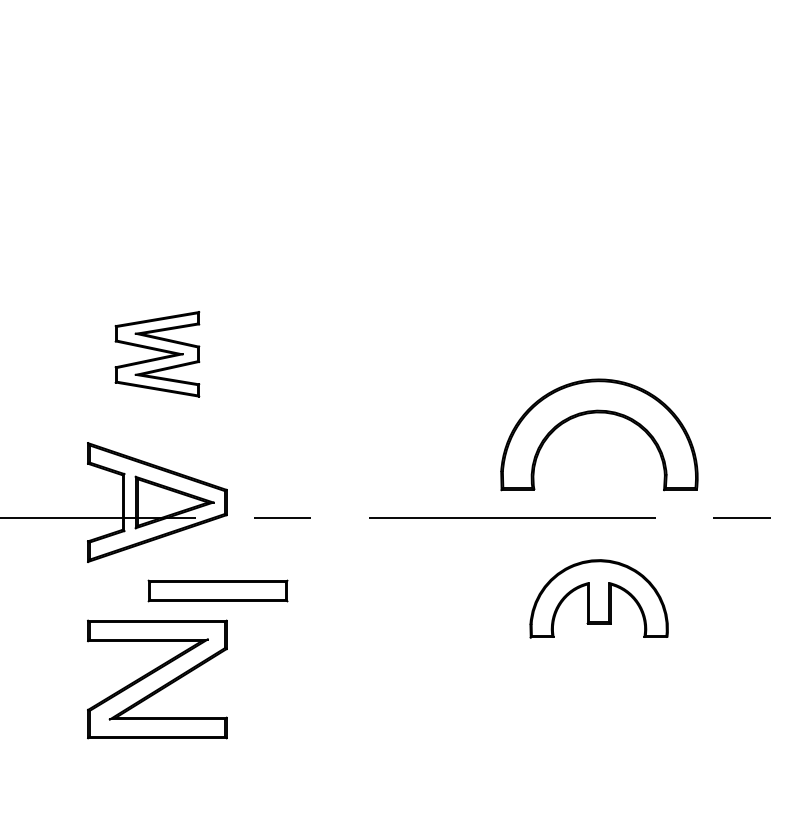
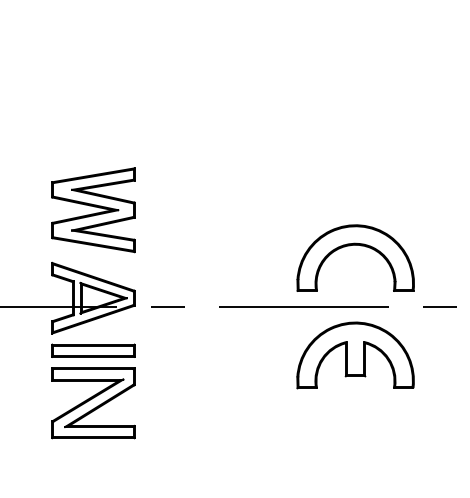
part: (157, 354) -> (93, 210), size x1.67
part: (218, 590) -> (93, 350), moved
part: (599, 598) -> (355, 355), size x1.43

